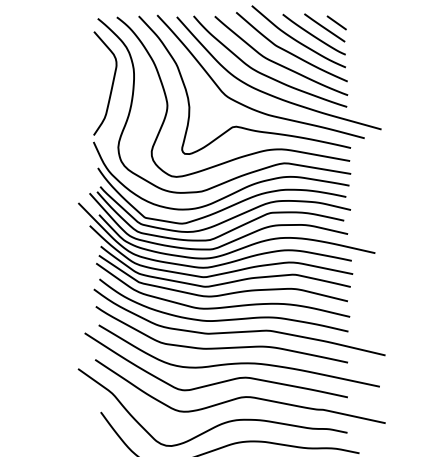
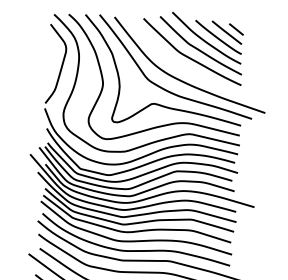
curve: (263, 73) -> (177, 64), removed

